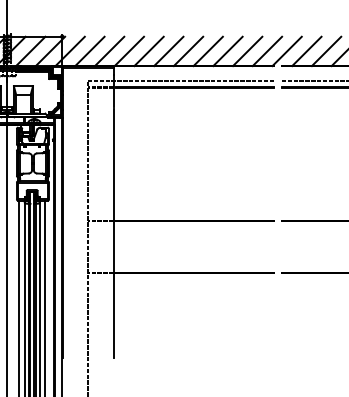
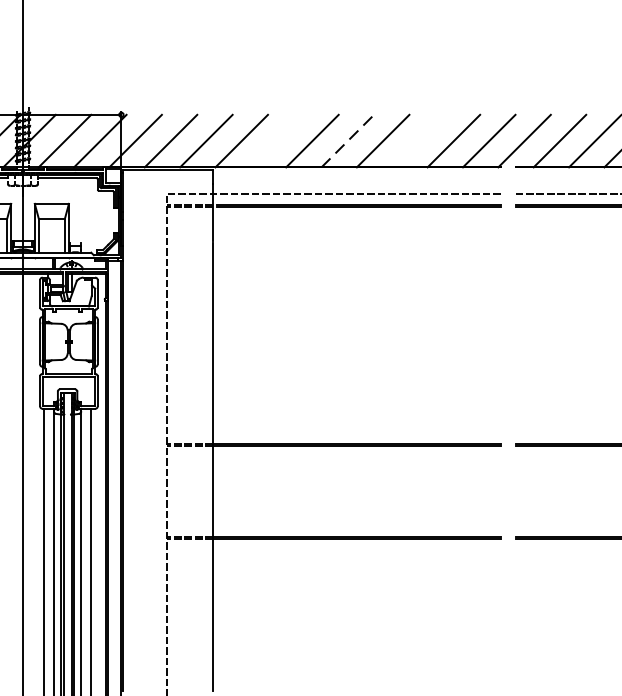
line: (148, 51) -> (276, 141), removed
line: (188, 51) -> (347, 141), solid -> dashed
line: (227, 51) -> (417, 141), removed

